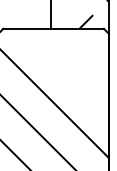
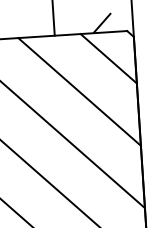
line: (89, 47) -> (108, 58), added
line: (66, 70) -> (79, 91), added

